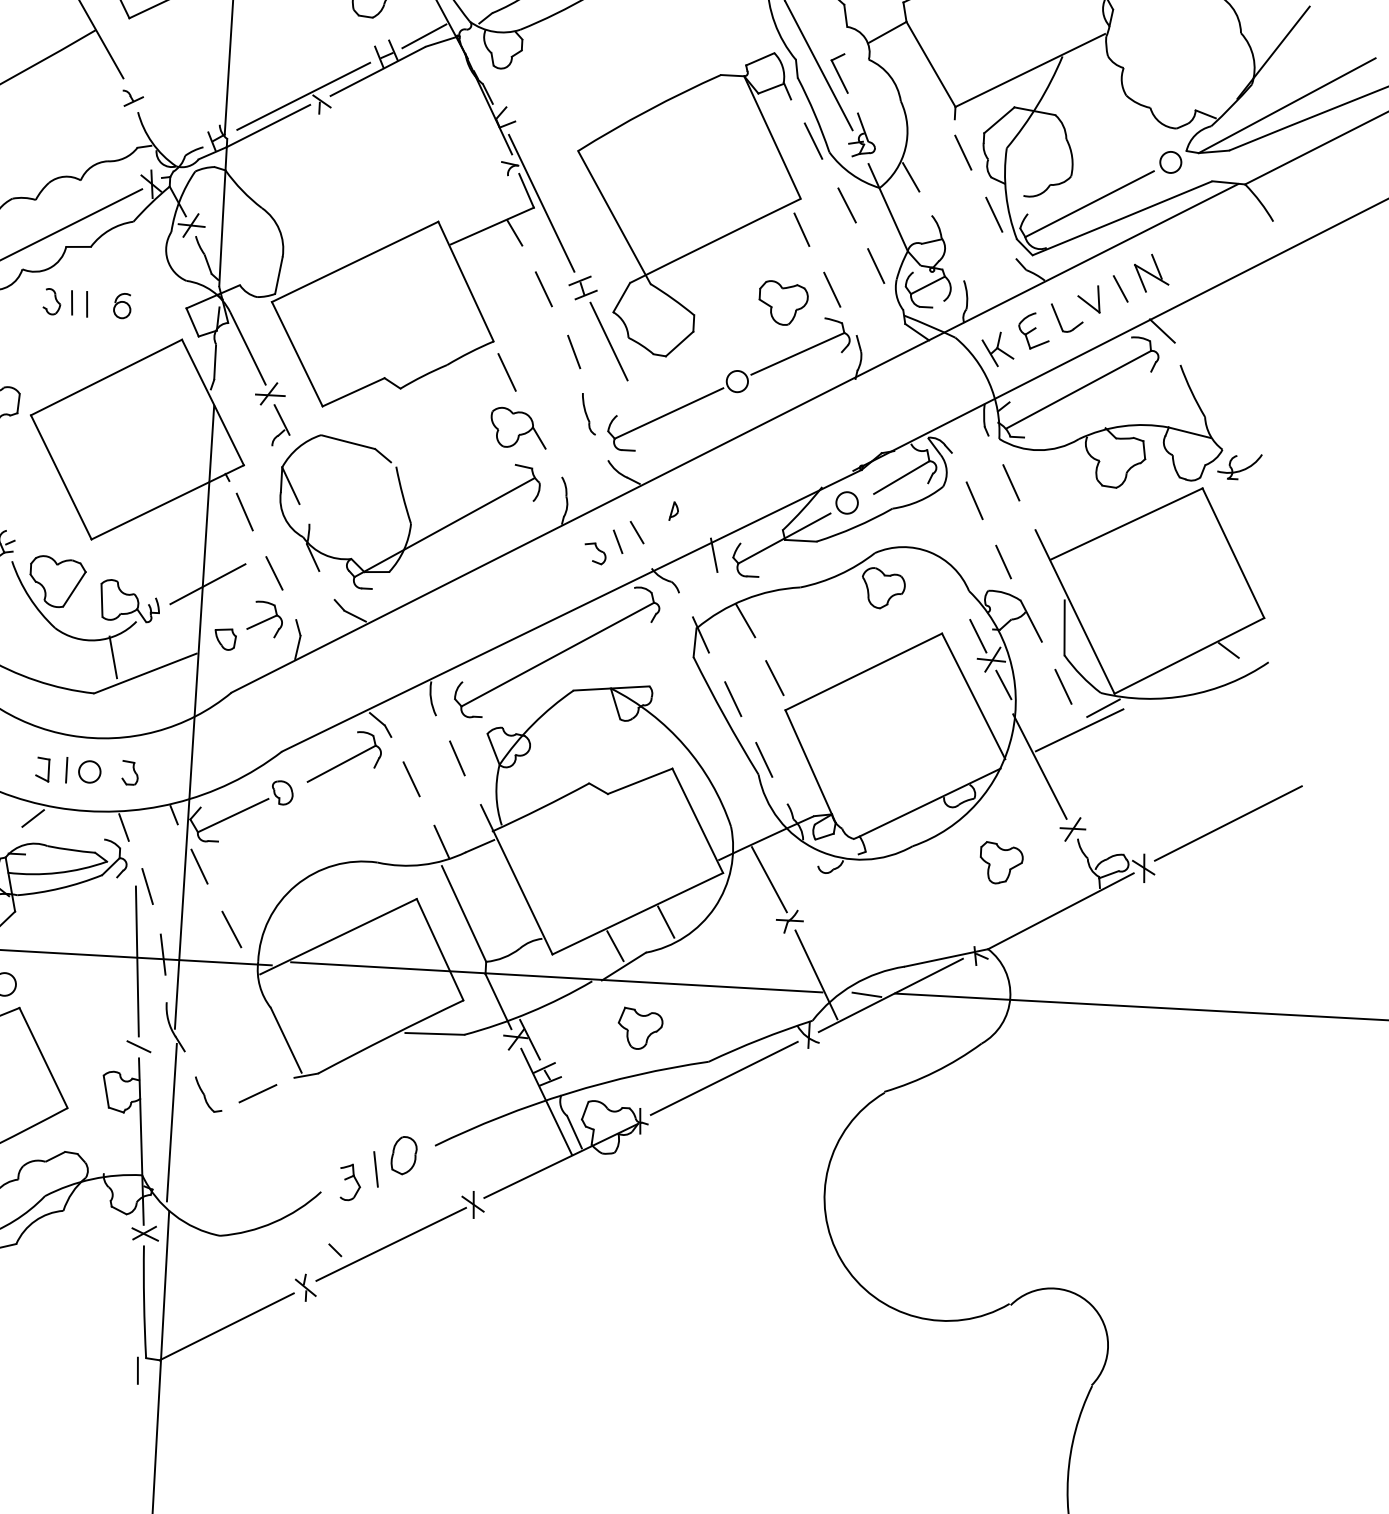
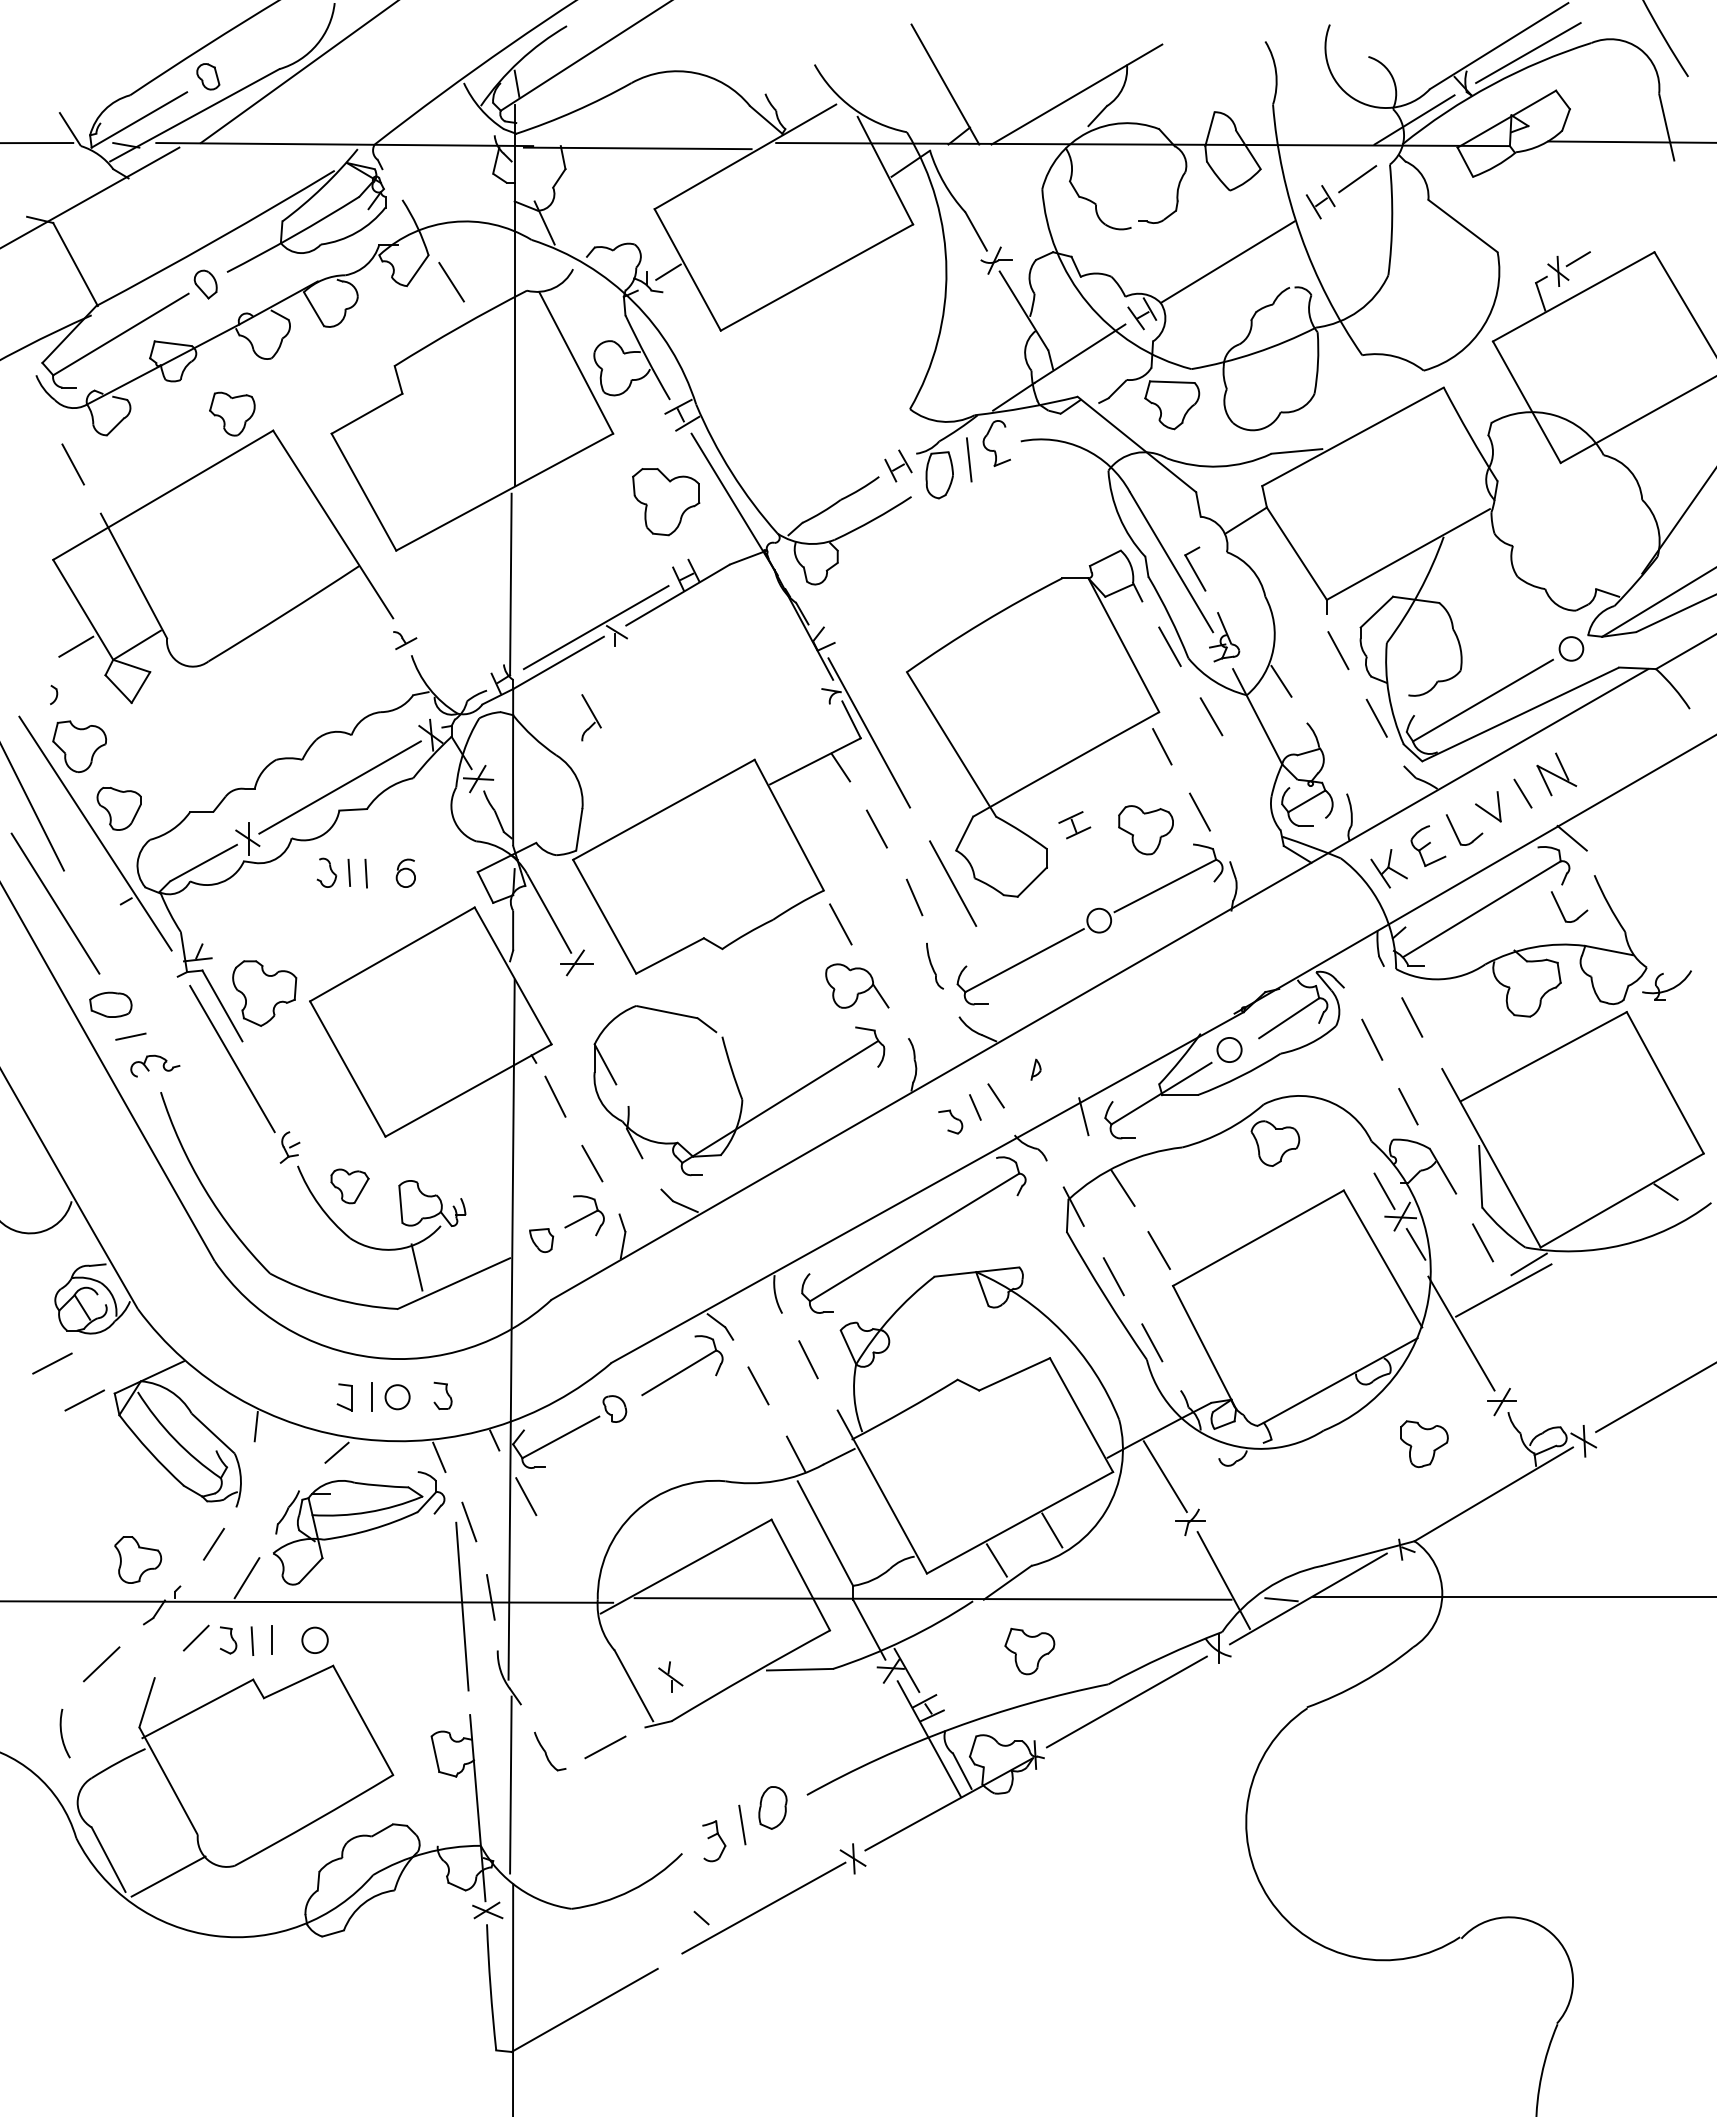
line: (424, 35) -> (727, 552), removed
line: (876, 265) -> (1247, 782), removed
part: (582, 288) -> (1074, 825), moved
part: (1149, 393) -> (1561, 909), added
part: (281, 425) -> (591, 717), moved
part: (57, 582) -> (349, 1186), size x0.6
line: (207, 583) -> (518, 1179), removed
line: (231, 928) -> (565, 1564), removed
line: (139, 1046) -> (469, 1701), removed
part: (305, 1287) -> (670, 1676), moved
line: (137, 1370) -> (487, 2064), removed

